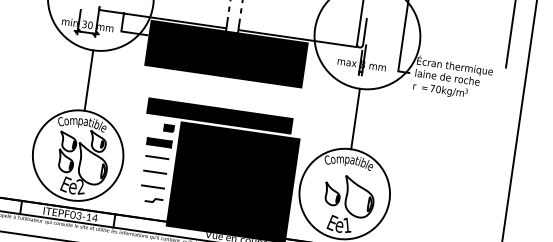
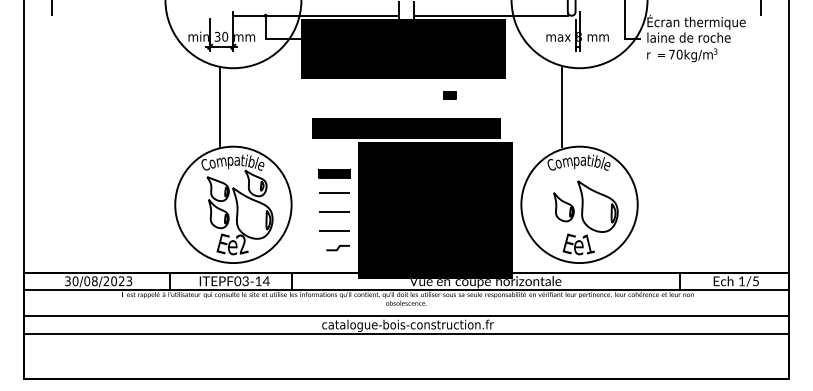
line: (89, 80) -> (220, 107), moved
line: (355, 119) -> (561, 107), moved
part: (168, 128) -> (449, 95), moved

